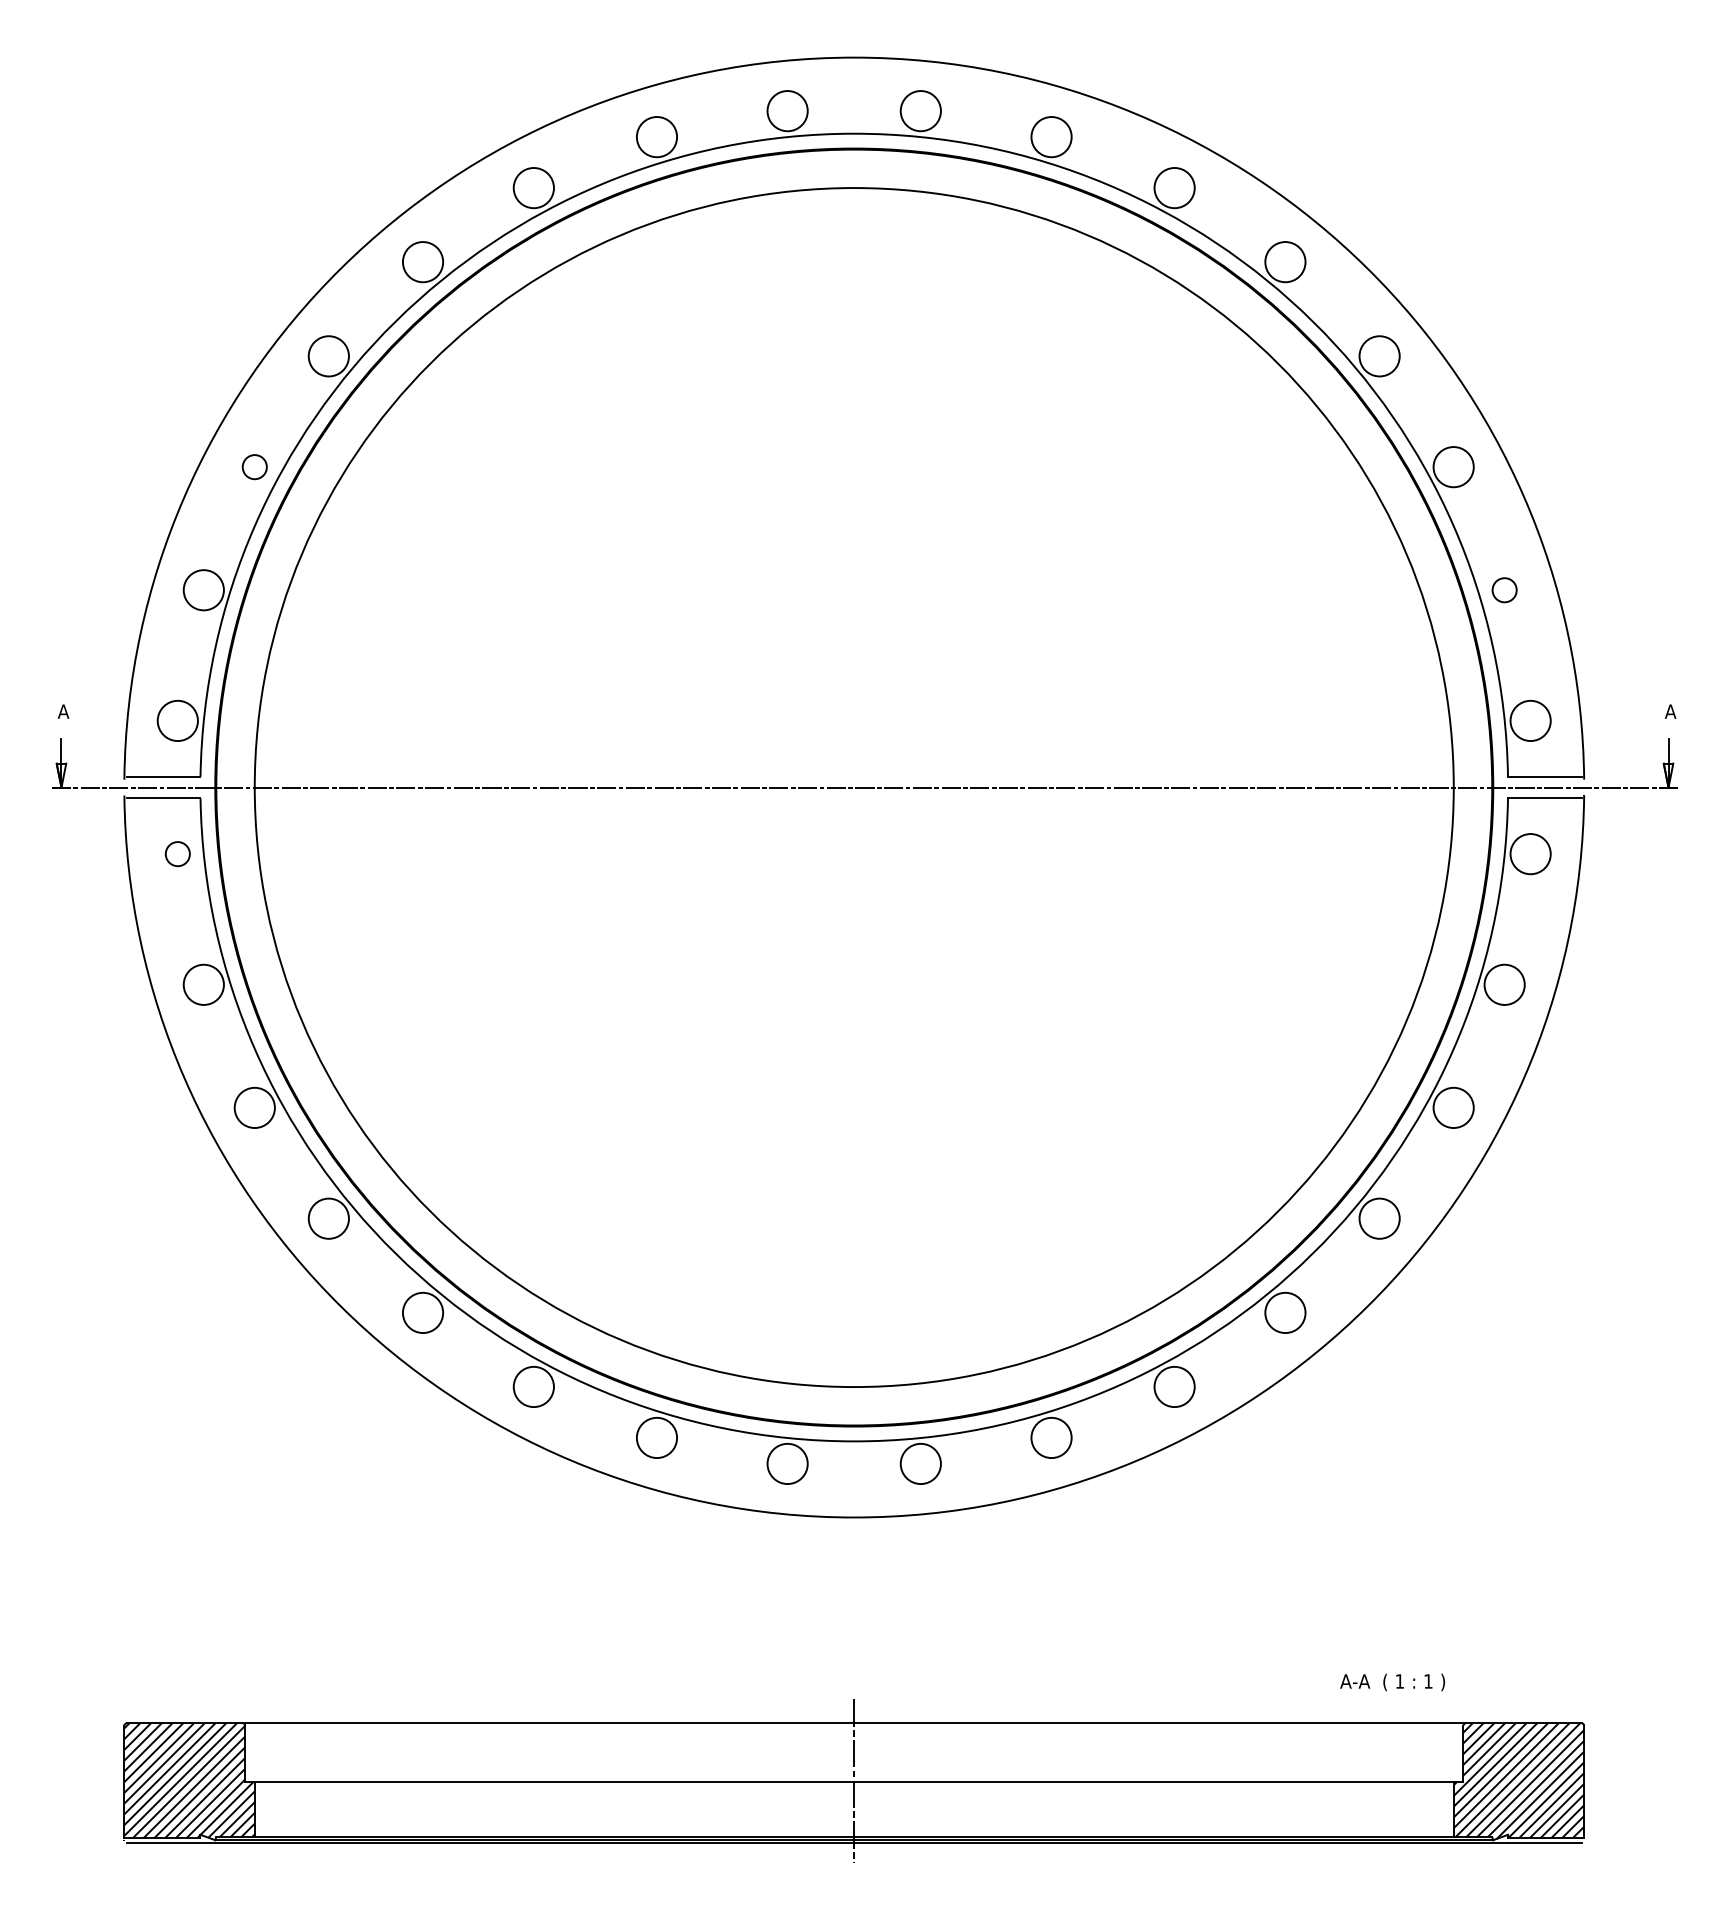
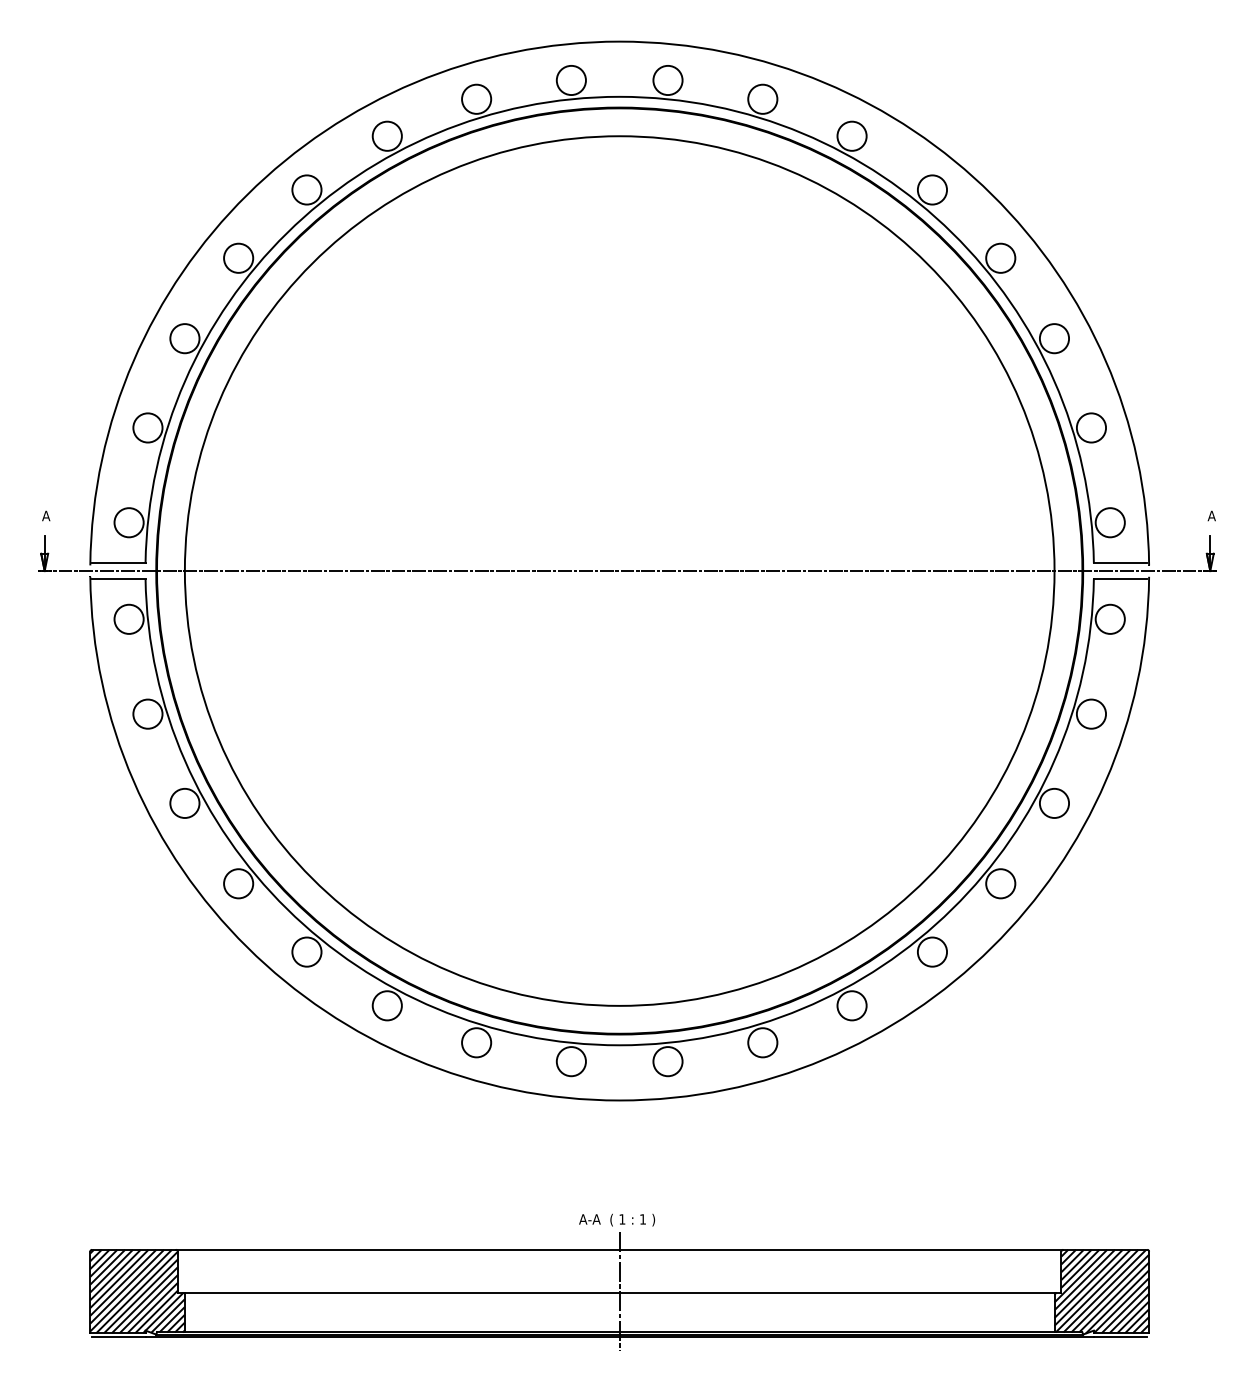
circle: (254, 467) -> (184, 338), size x1.67
circle: (1504, 590) -> (1091, 428), size x1.67
circle: (177, 854) -> (128, 619), size x1.67
text: (1392, 1682) -> (616, 1220), moved

